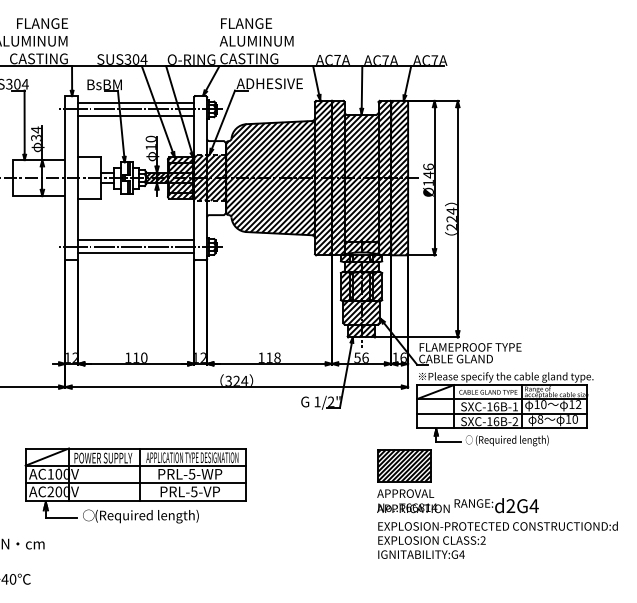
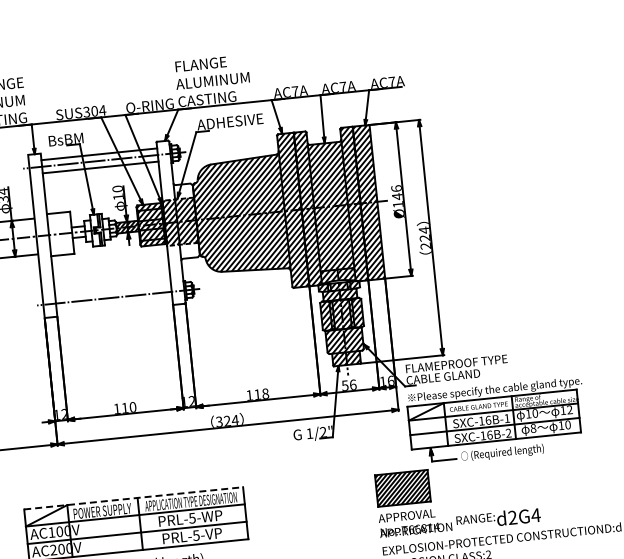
line: (136, 240) -> (113, 291), removed
line: (136, 253) -> (114, 304), removed
line: (136, 448) -> (134, 498), solid -> dashed

